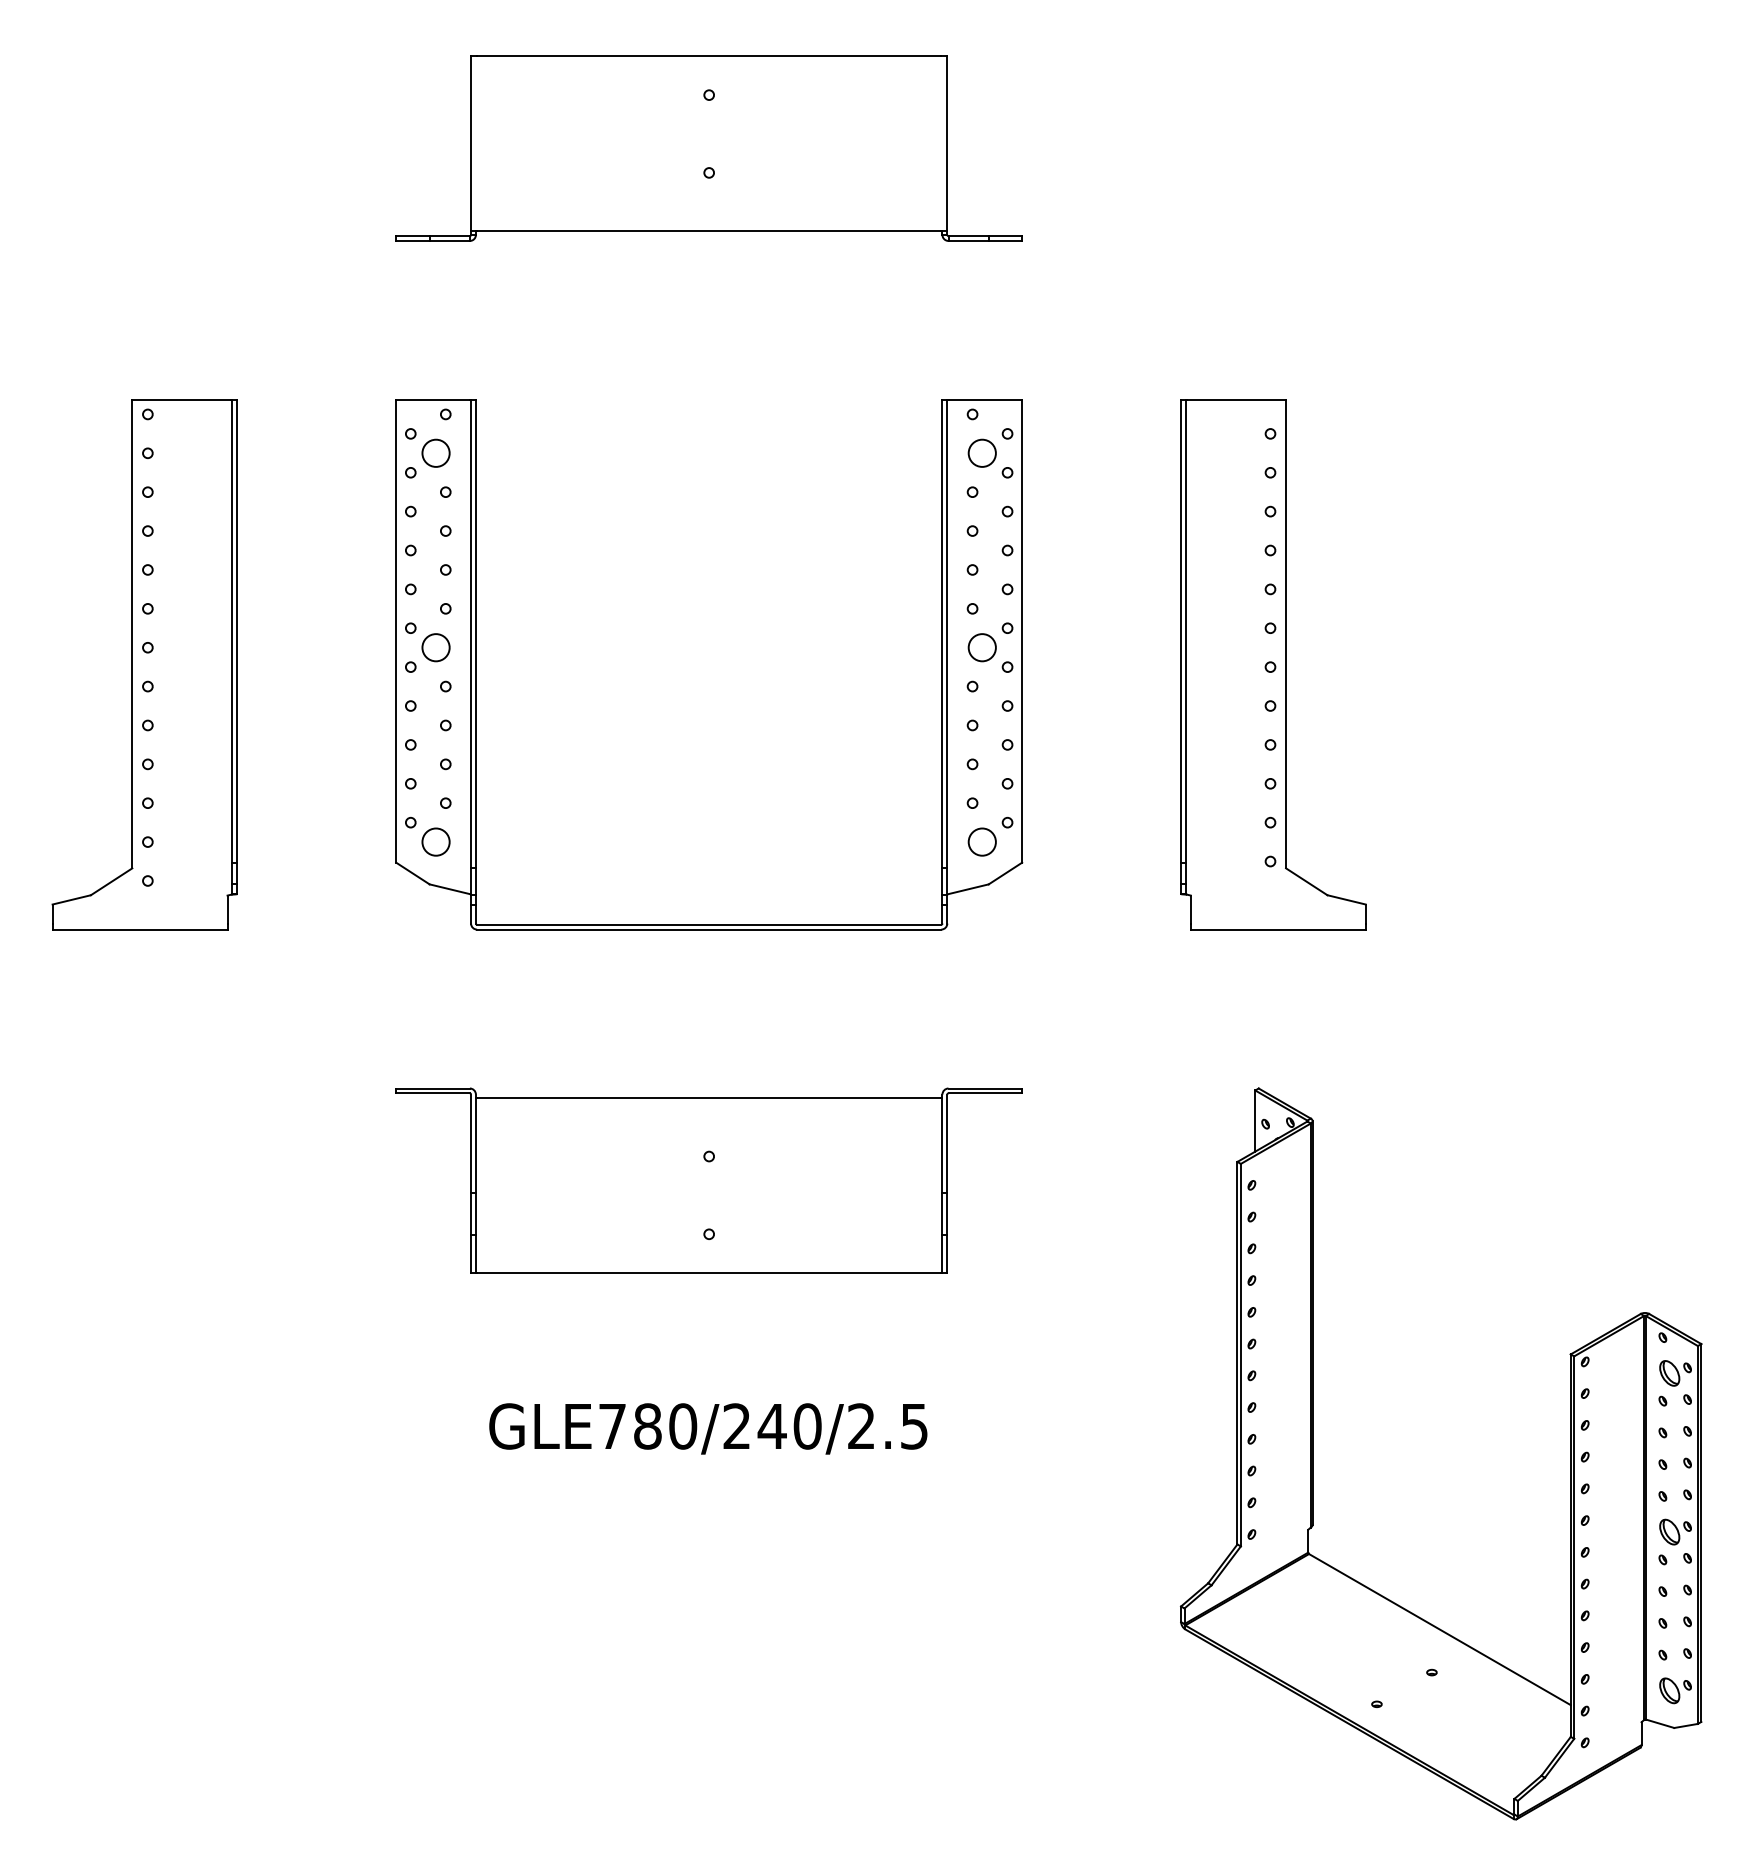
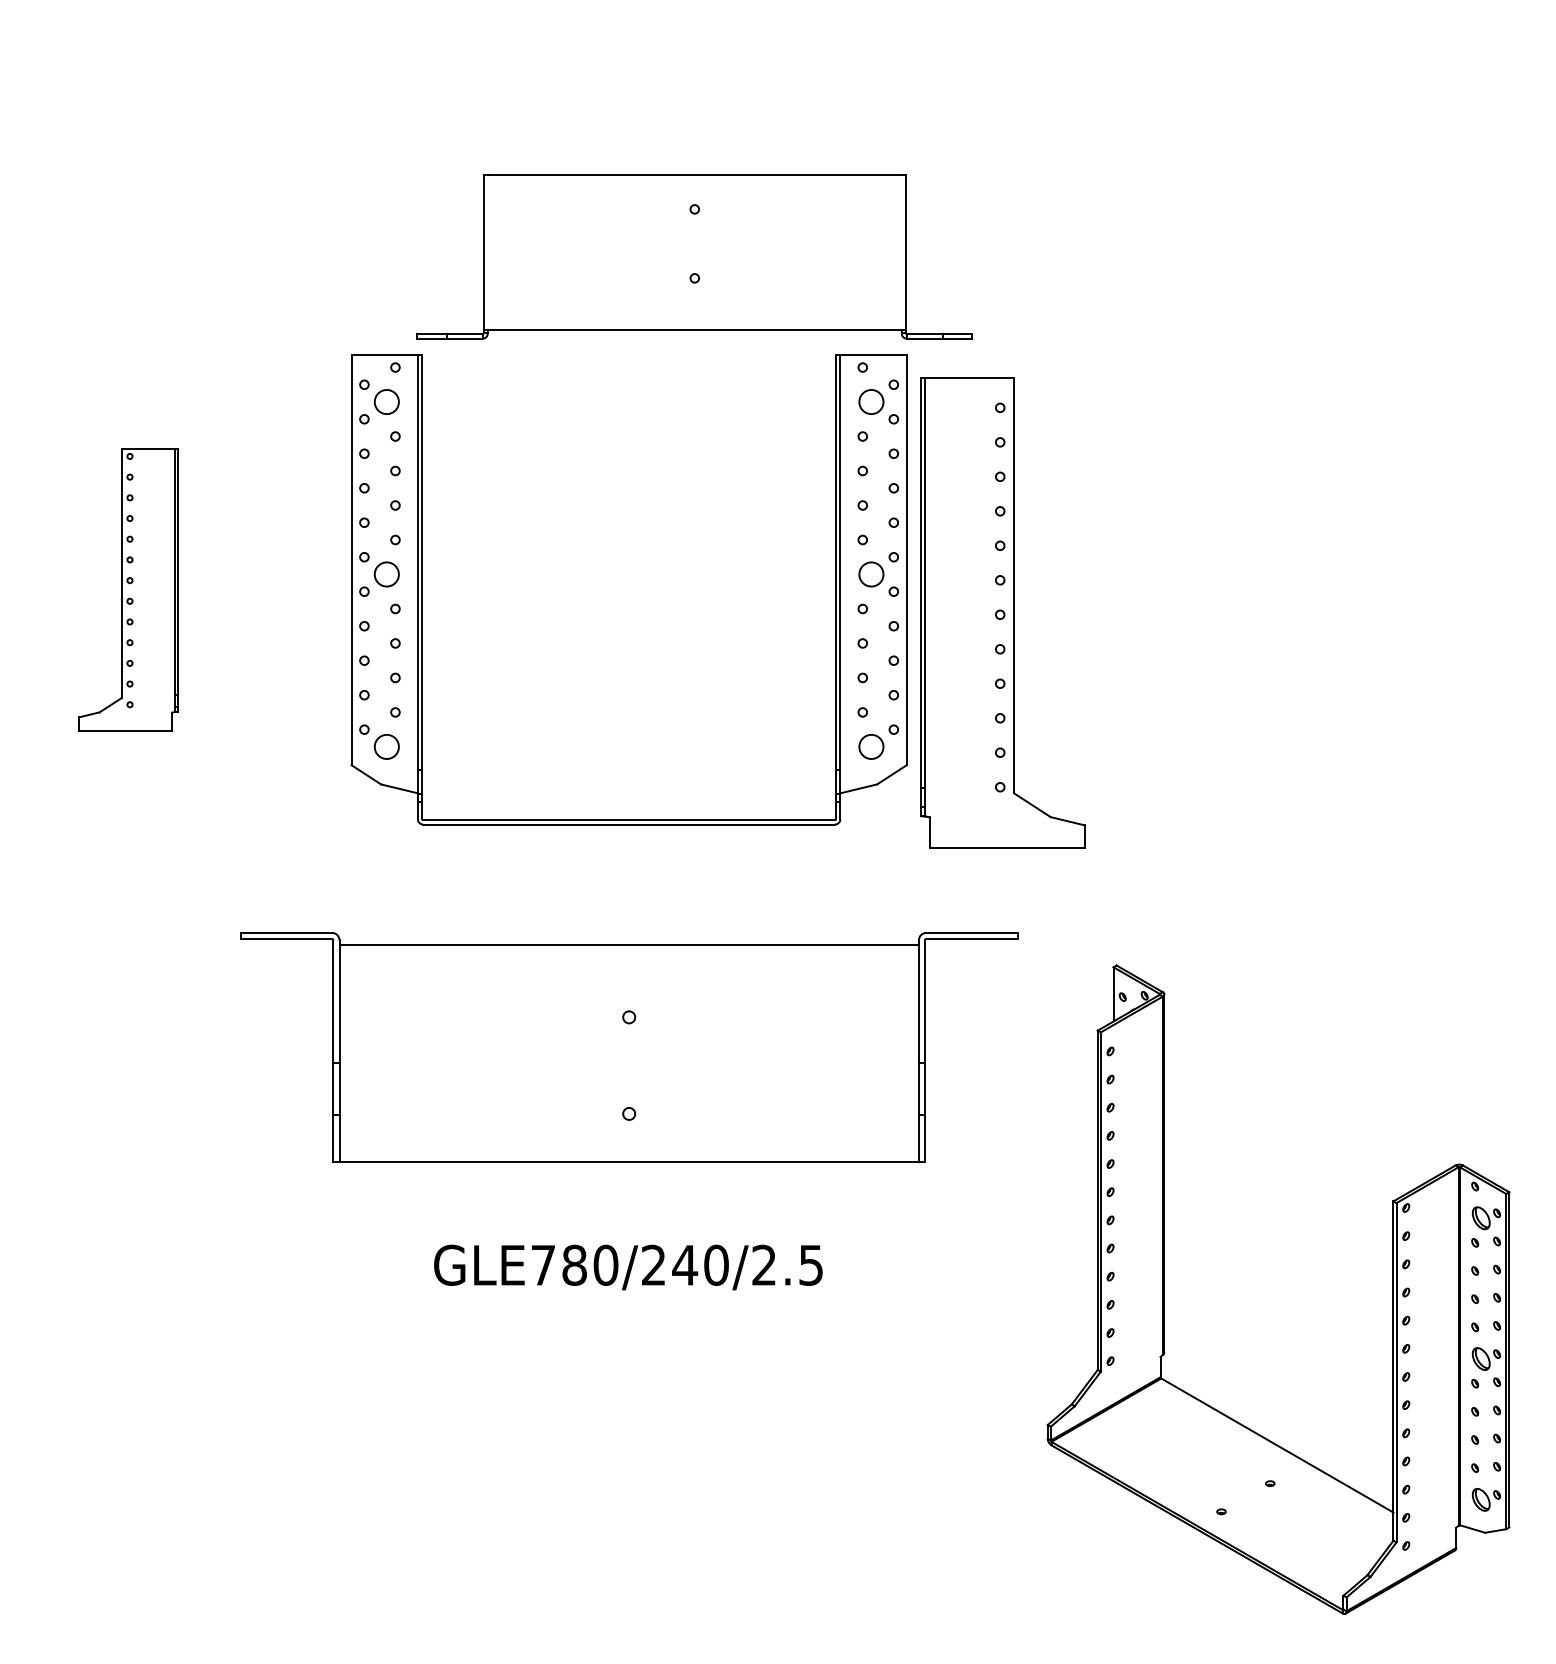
part: (708, 148) -> (694, 256), moved
part: (144, 664) -> (128, 589), size x0.6
part: (1273, 664) -> (1002, 612), moved
part: (708, 1180) -> (628, 1047), size x1.4

